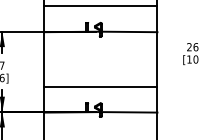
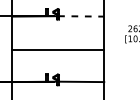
line: (129, 31) -> (81, 16), solid -> dashed
line: (100, 86) -> (57, 50), moved

